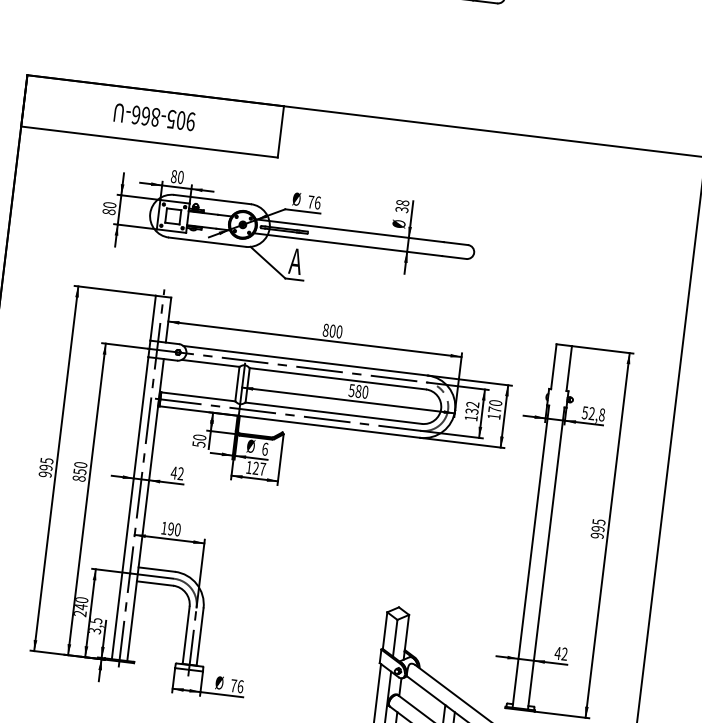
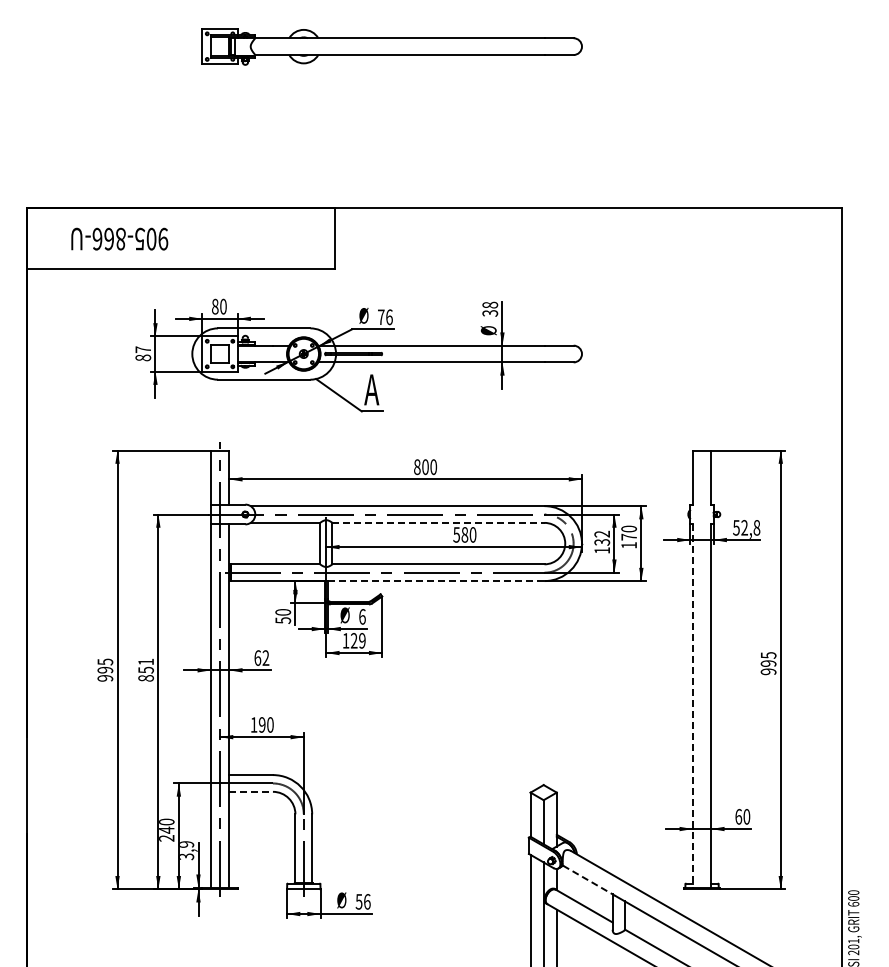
text: (154, 116) -> (119, 238), moved
text: (110, 204) -> (143, 349), 80 -> 87
line: (337, 378) -> (438, 522), solid -> dashed
line: (330, 427) -> (436, 581), solid -> dashed
text: (80, 464) -> (145, 661), 850 -> 851
text: (262, 468) -> (362, 640), 127 -> 129
text: (173, 472) -> (257, 657), 42 -> 62
line: (530, 556) -> (692, 706), solid -> dashed
line: (155, 583) -> (251, 791), solid -> dashed
text: (96, 620) -> (186, 844), 3,5 -> 3,9
text: (561, 653) -> (742, 816), 42 -> 60
text: (233, 685) -> (358, 901), 76 -> 56
line: (426, 691) -> (588, 880), solid -> dashed

